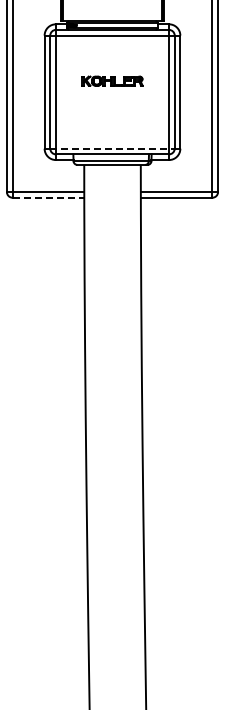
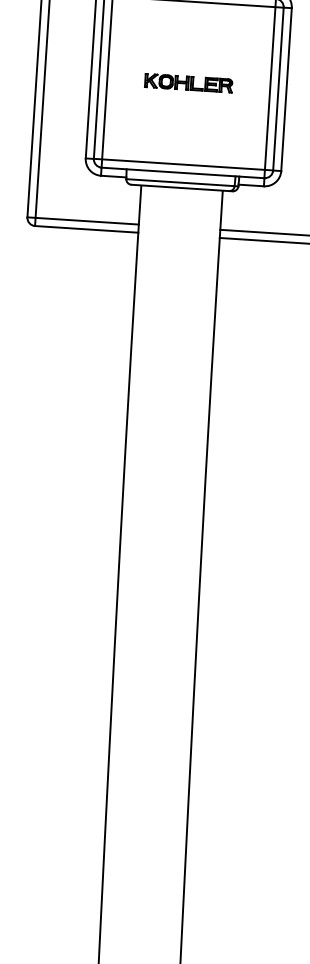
part: (112, 80) -> (188, 82), moved
line: (112, 148) -> (183, 164), dashed -> solid
line: (48, 197) -> (86, 229), dashed -> solid

